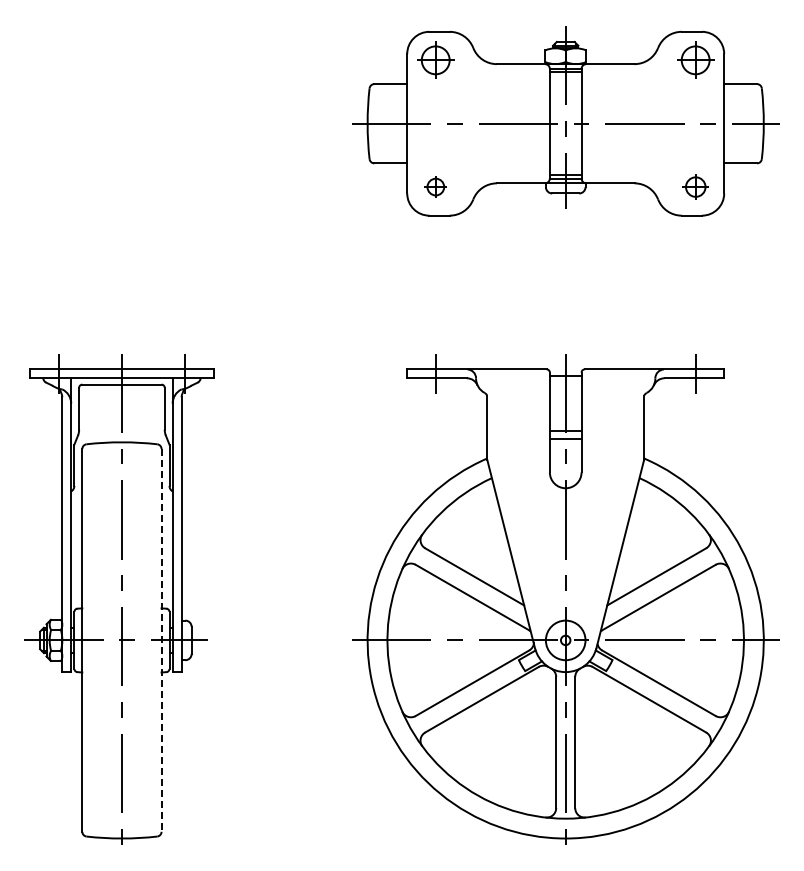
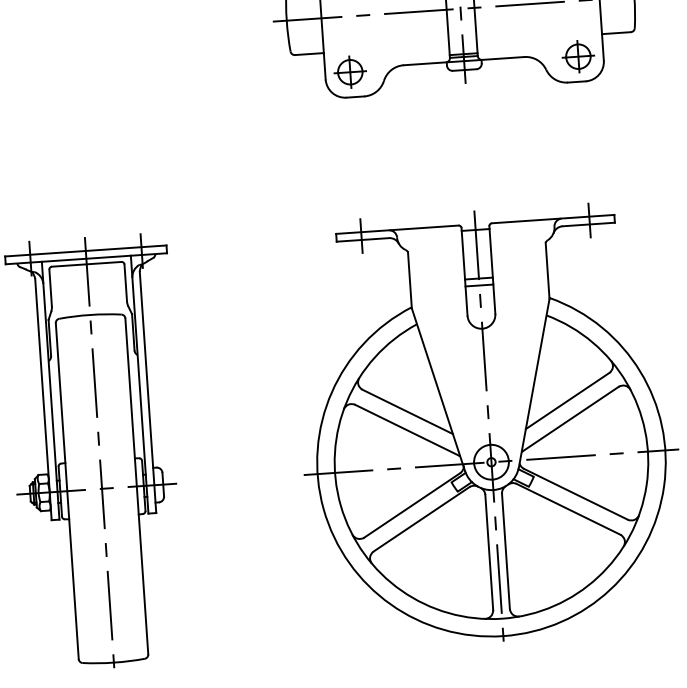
part: (435, 186) -> (350, 71), size x1.67
part: (695, 186) -> (578, 56), size x1.43
line: (161, 640) -> (136, 486), dashed -> solid

